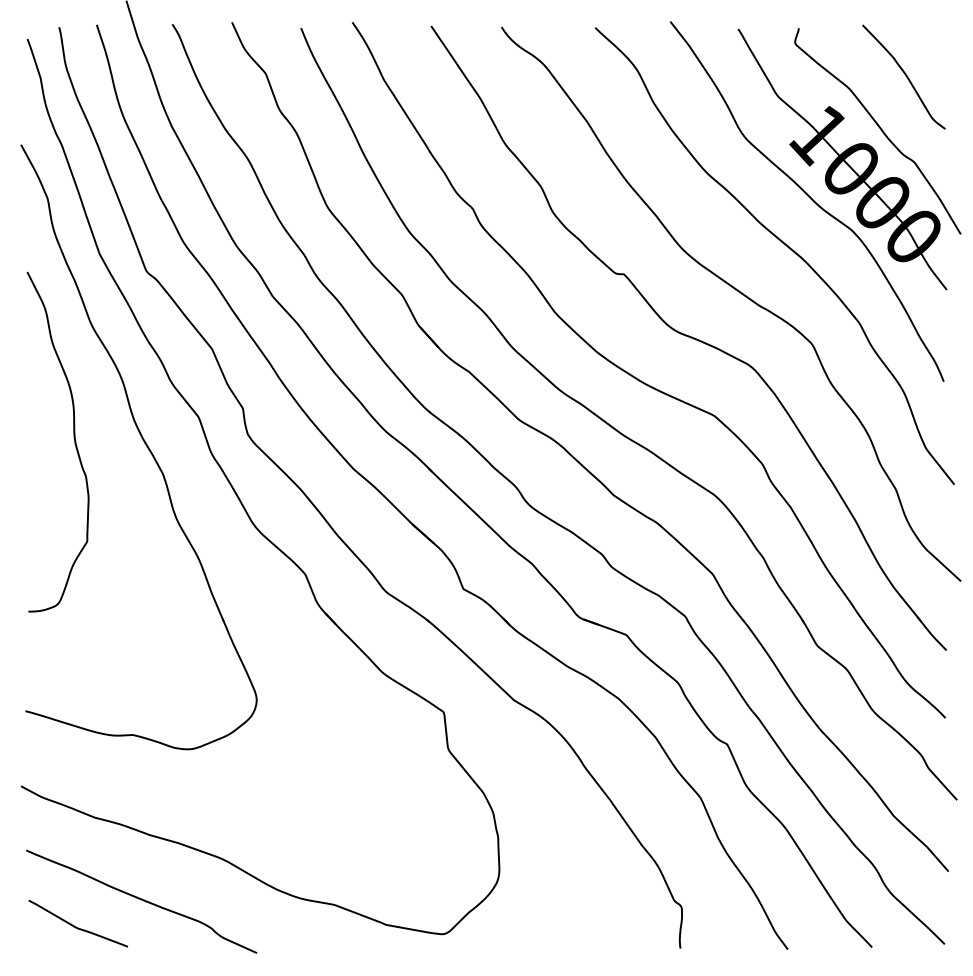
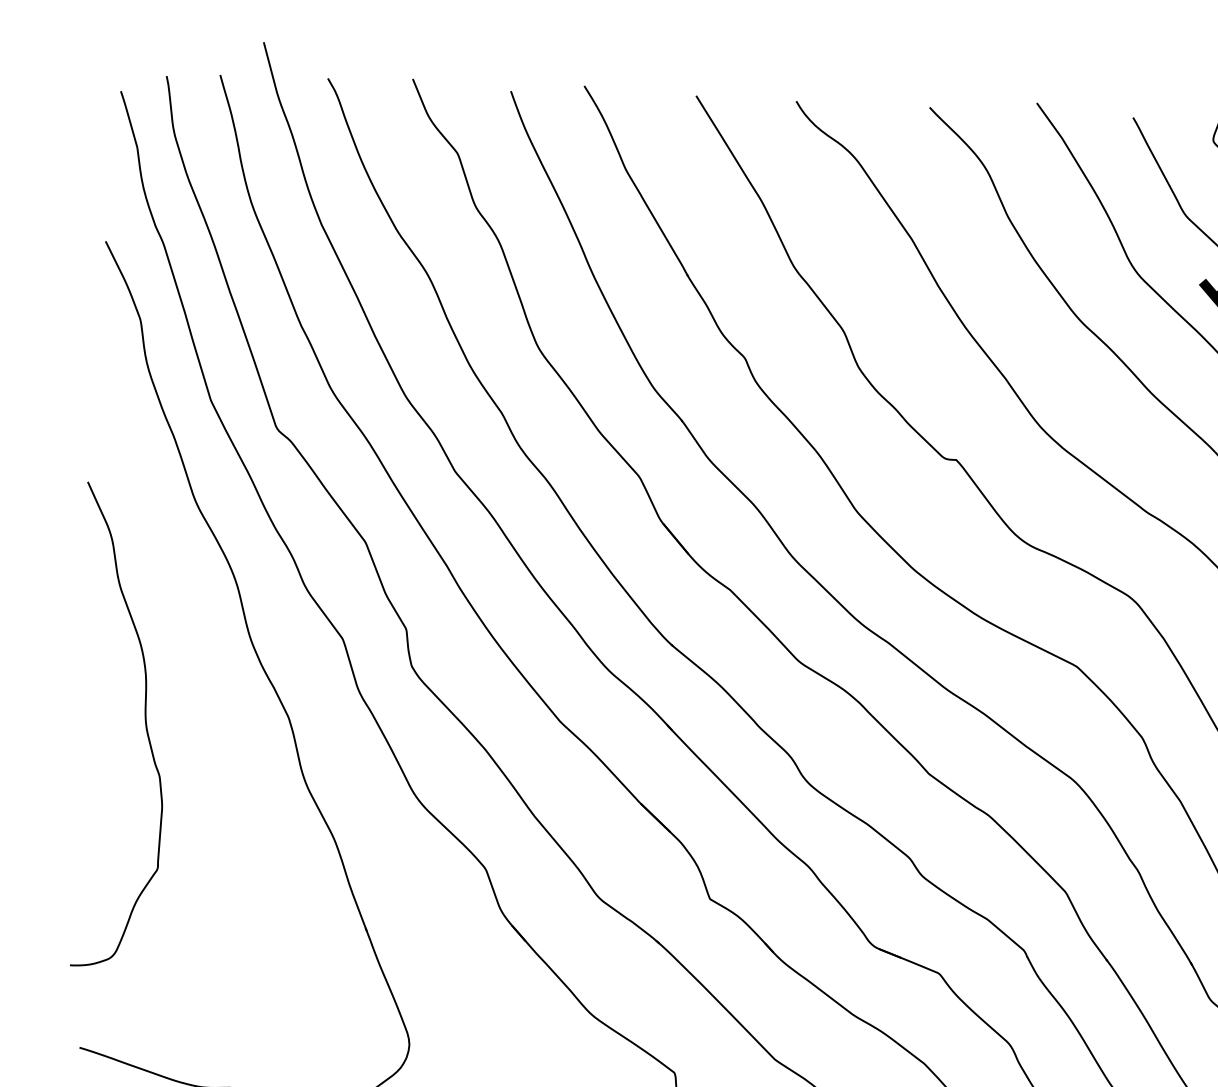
curve: (73, 438) -> (144, 721), moved

